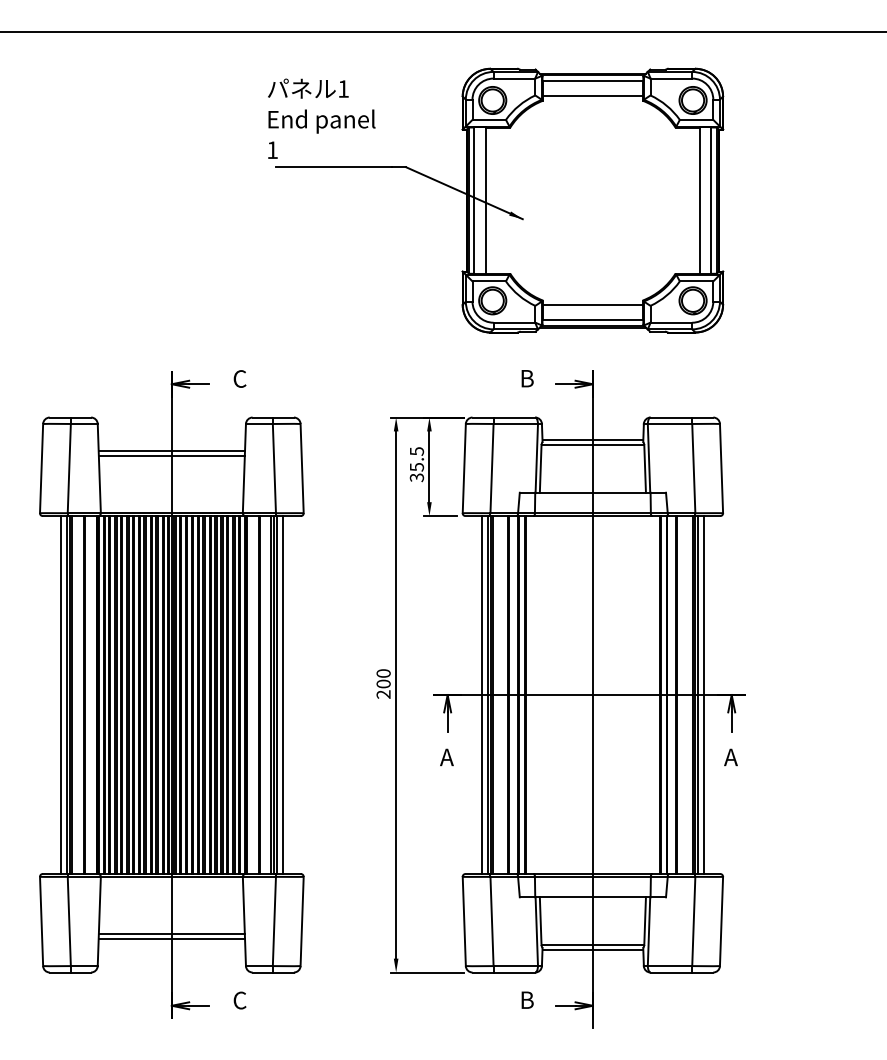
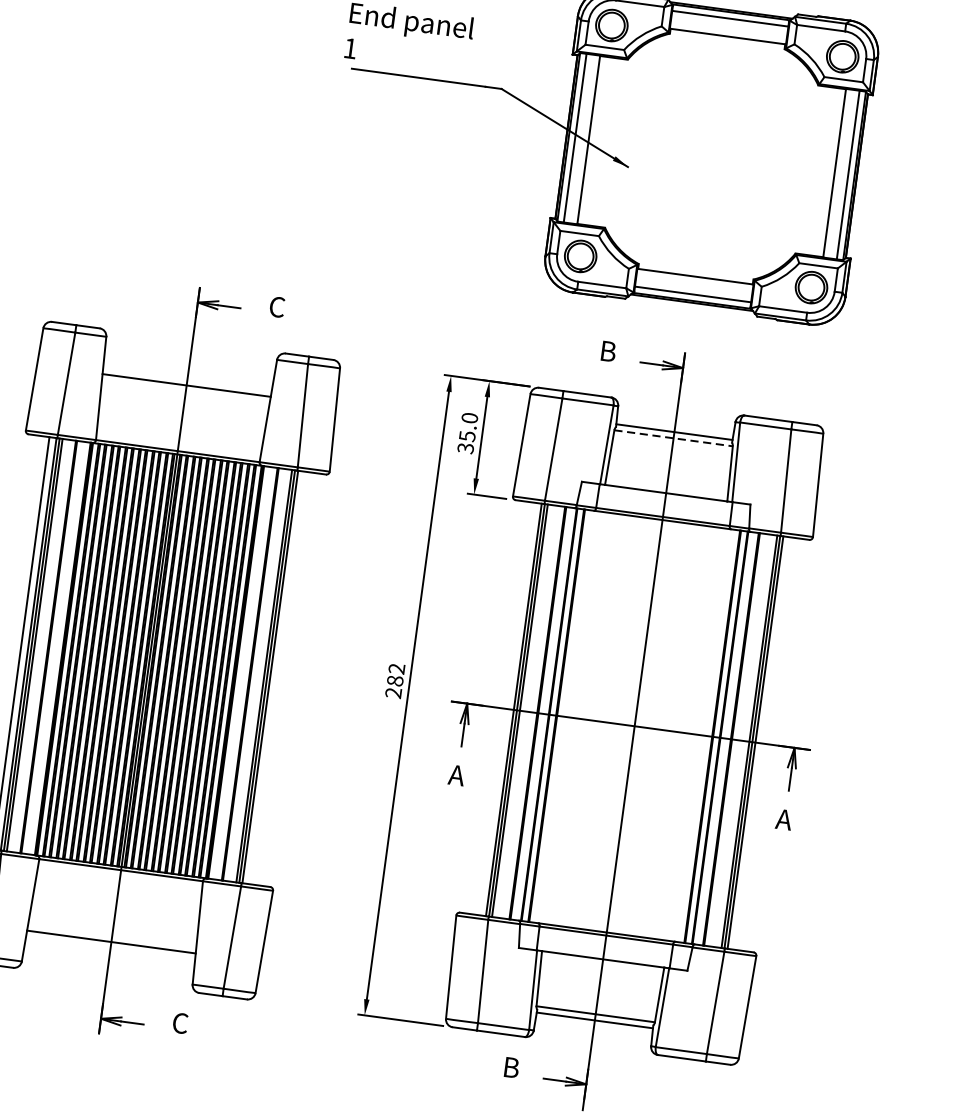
line: (593, 445) -> (674, 438), solid -> dashed
line: (171, 450) -> (187, 378), removed
text: (416, 451) -> (469, 418), 35.5 -> 35.0
text: (383, 678) -> (395, 674), 200 -> 282
line: (282, 695) -> (276, 678), removed
line: (481, 695) -> (506, 709), removed
line: (703, 695) -> (762, 744), removed
line: (171, 933) -> (111, 935), removed

